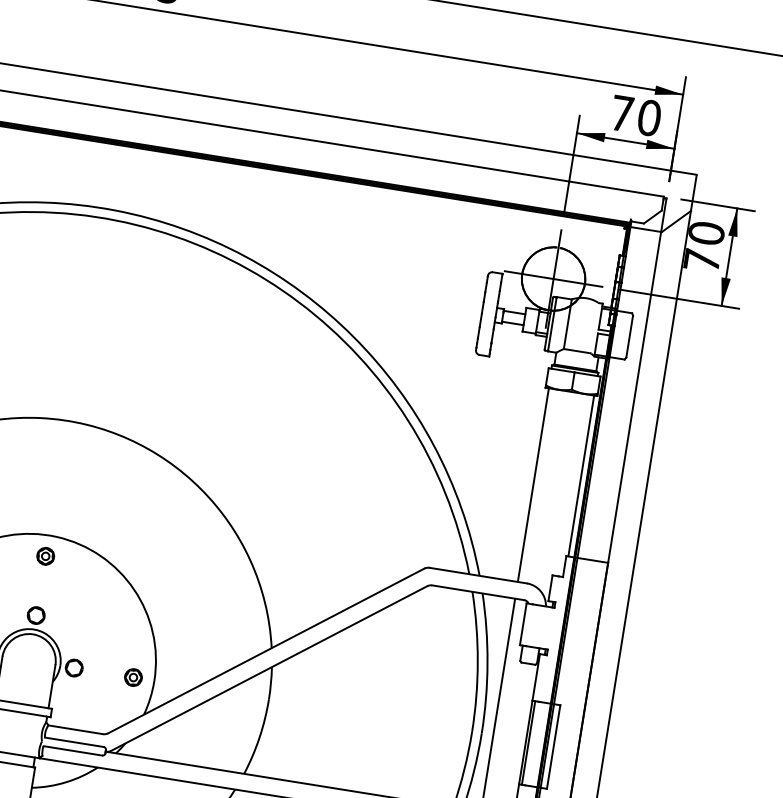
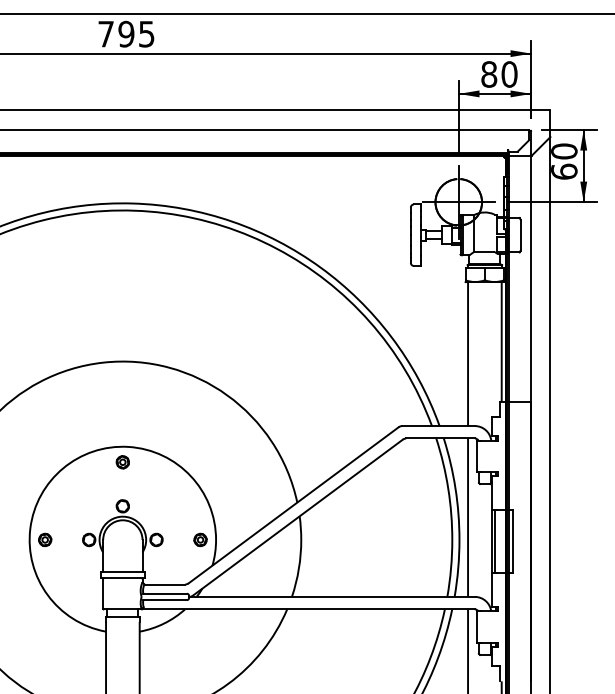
text: (622, 113) -> (489, 74), 70 -> 80
text: (702, 260) -> (564, 171), 70 -> 60

